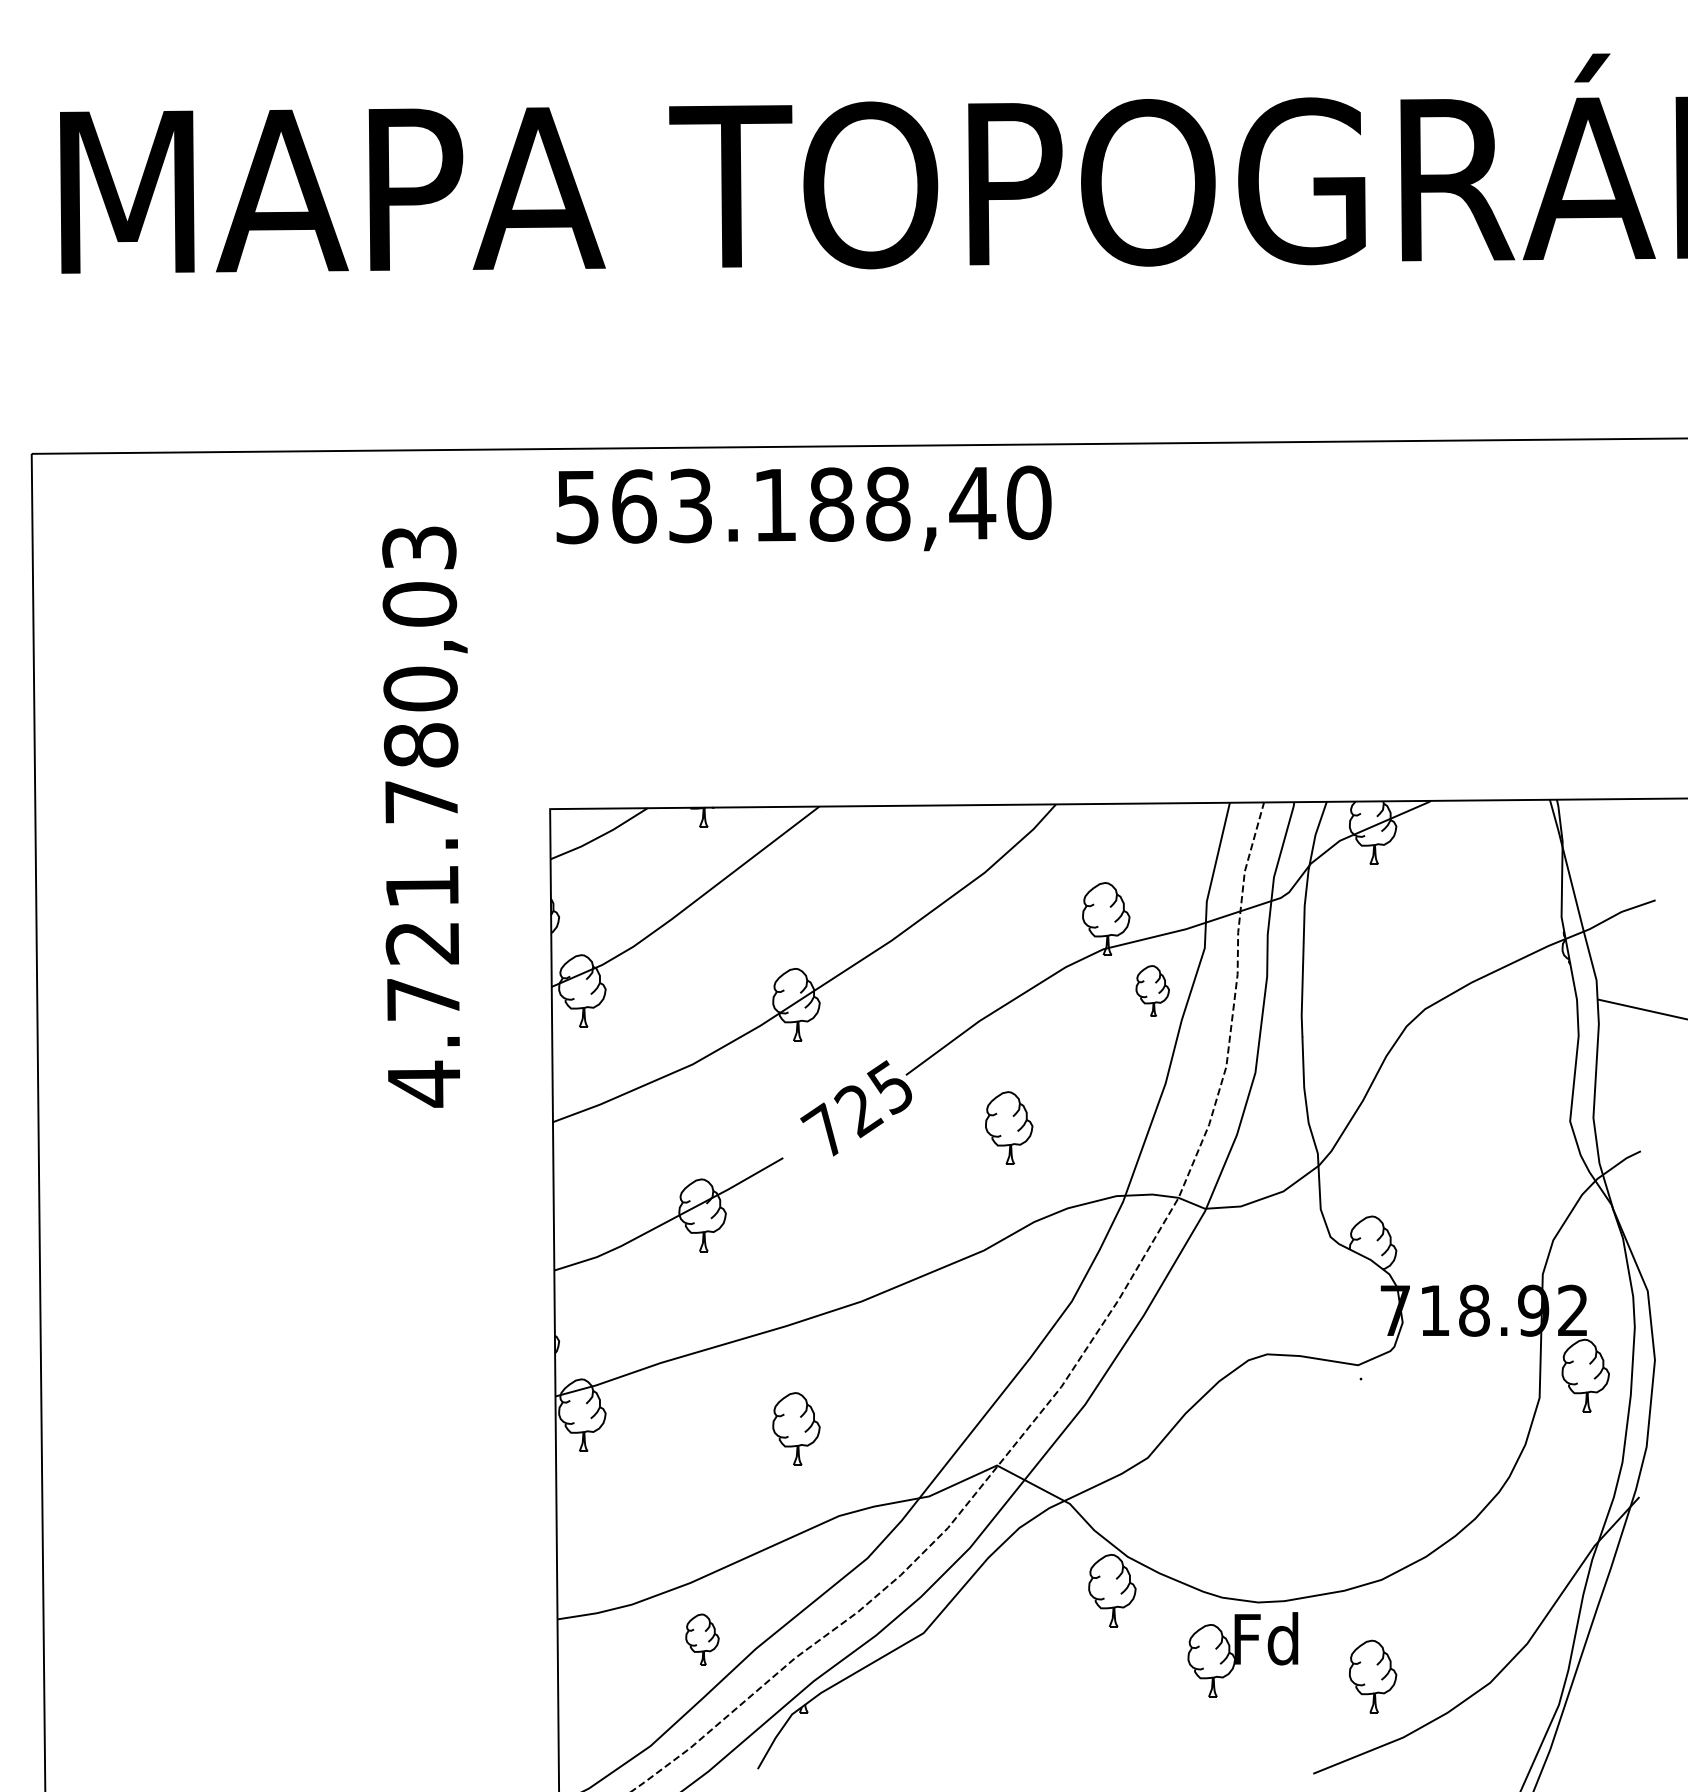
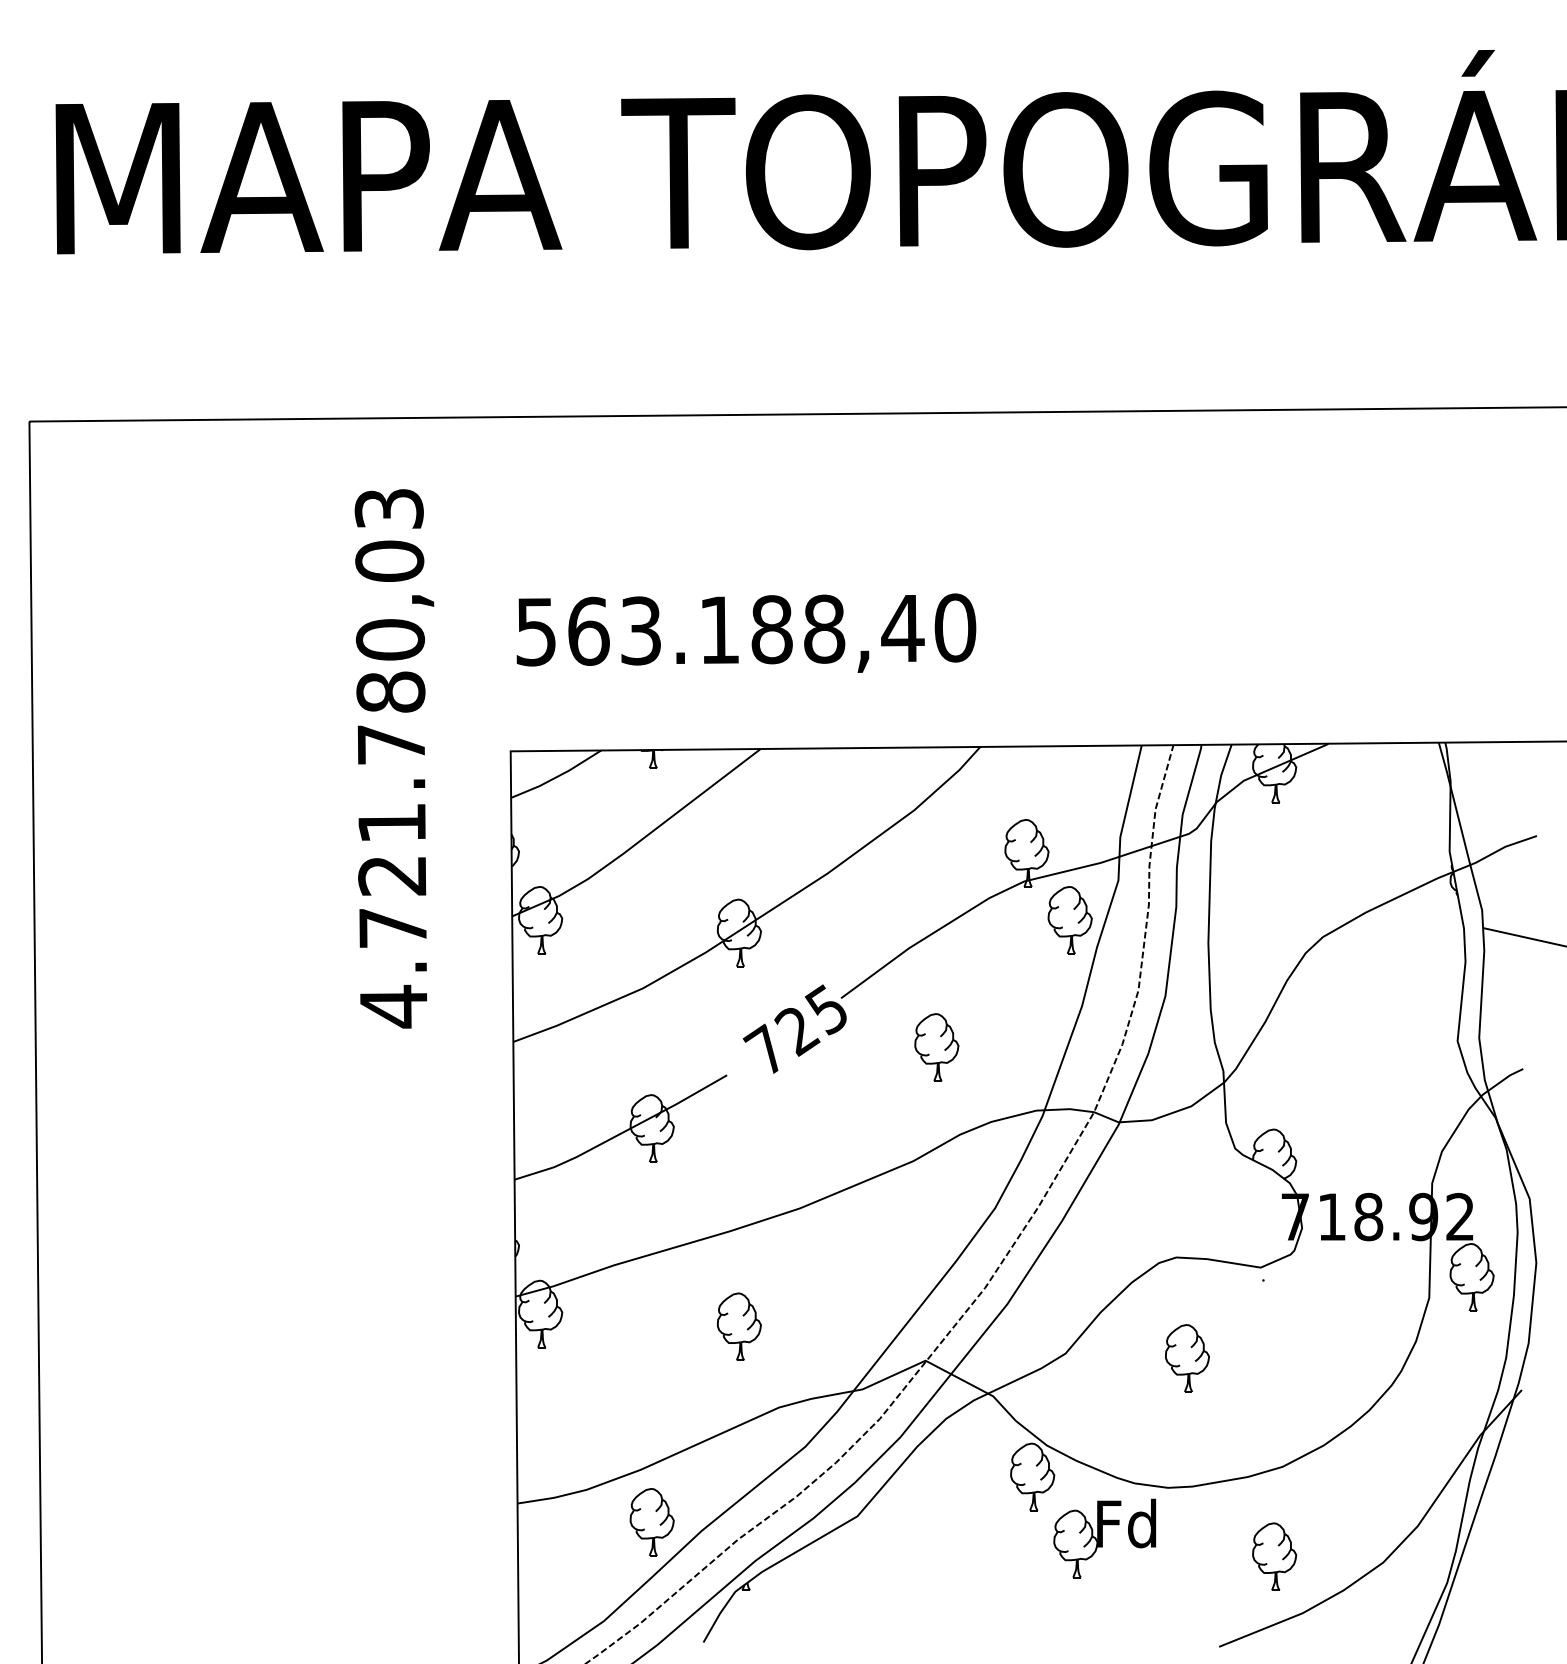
text: (804, 507) -> (746, 632), moved
part: (1152, 991) -> (1069, 920), size x1.43
part: (1279, 1463) -> (1187, 1358), added
part: (701, 1639) -> (651, 1522), size x1.43
part: (1242, 1654) -> (1104, 1538), moved

